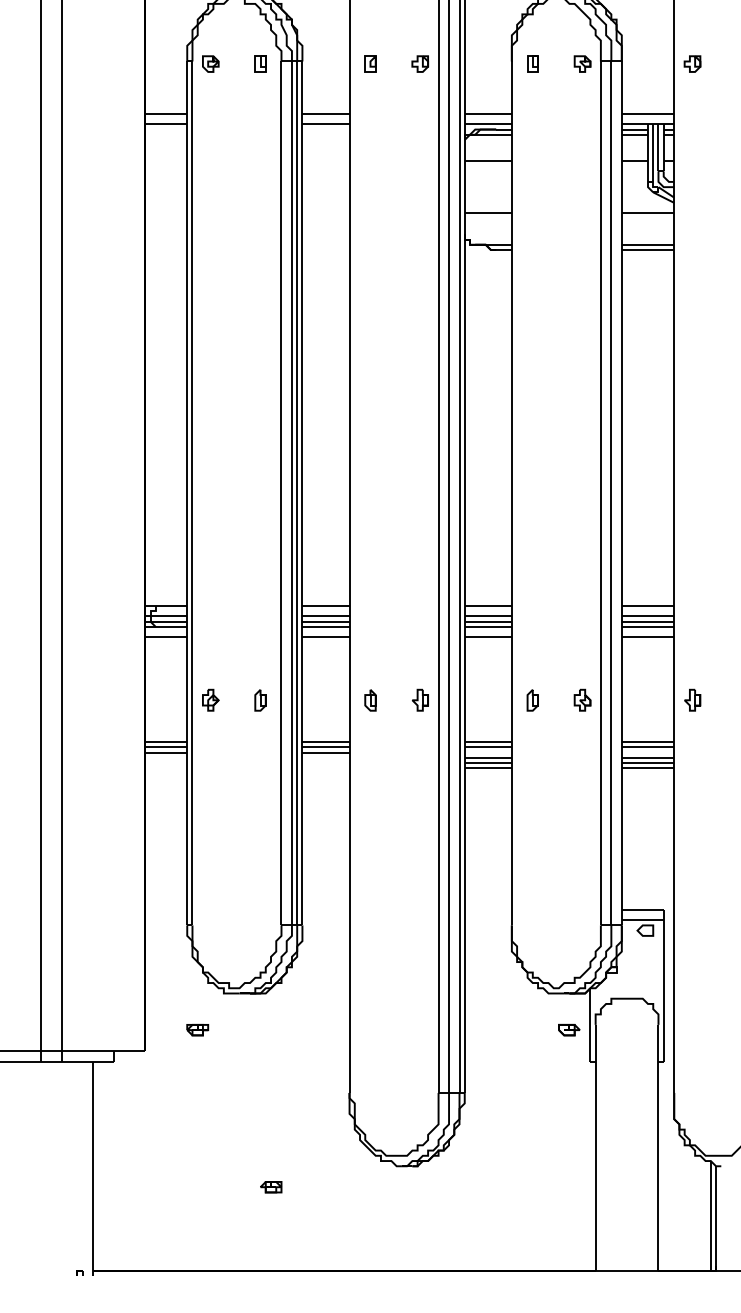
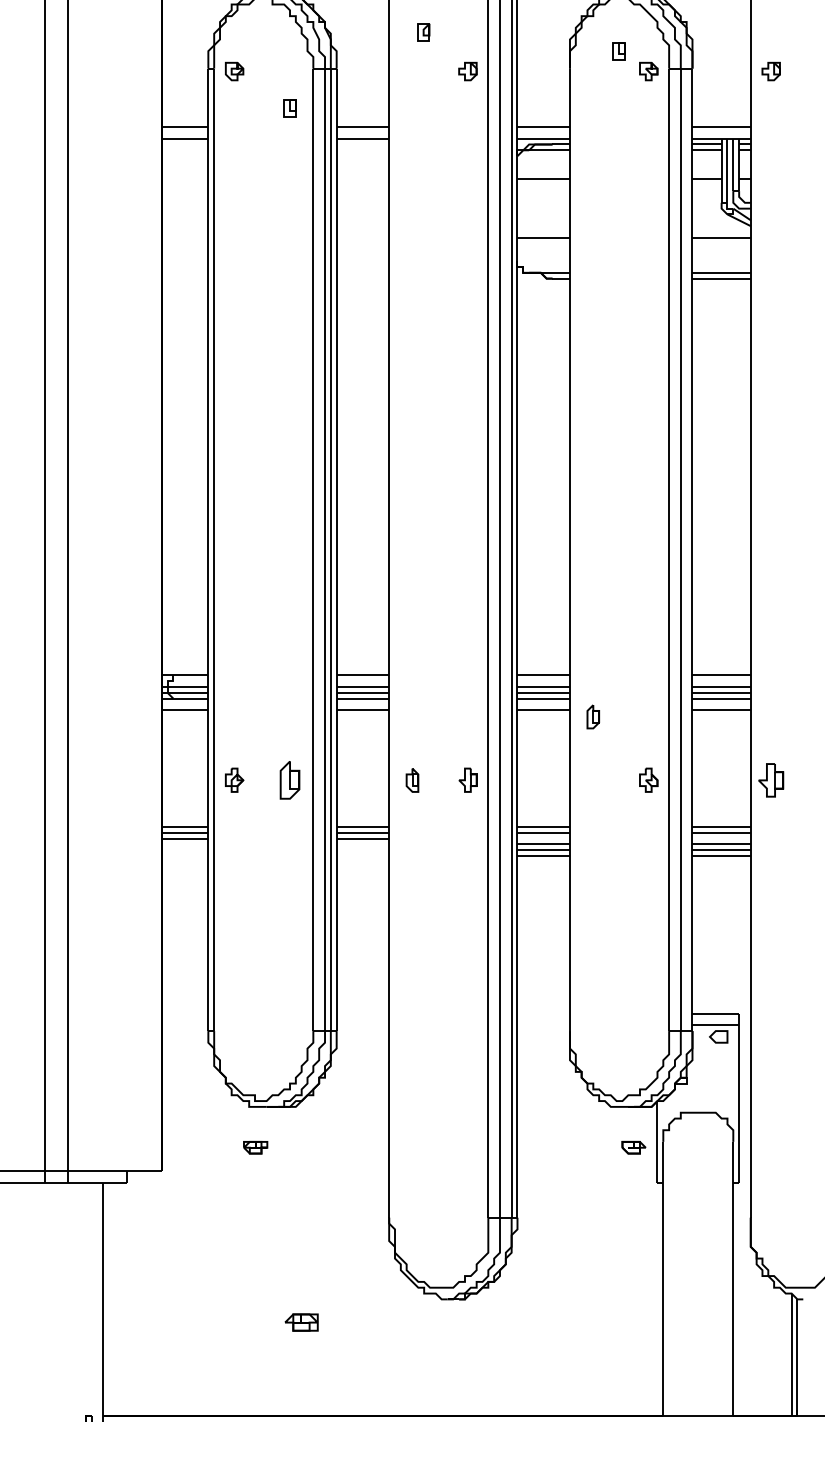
part: (260, 63) -> (289, 107), moved
part: (370, 63) -> (423, 31), moved
part: (532, 63) -> (618, 50), moved
part: (692, 699) -> (771, 779), size x1.4
part: (260, 700) -> (289, 780), size x1.6
part: (532, 700) -> (592, 717), moved
part: (197, 1030) -> (255, 1148), moved
part: (271, 1187) -> (302, 1323), size x1.4

